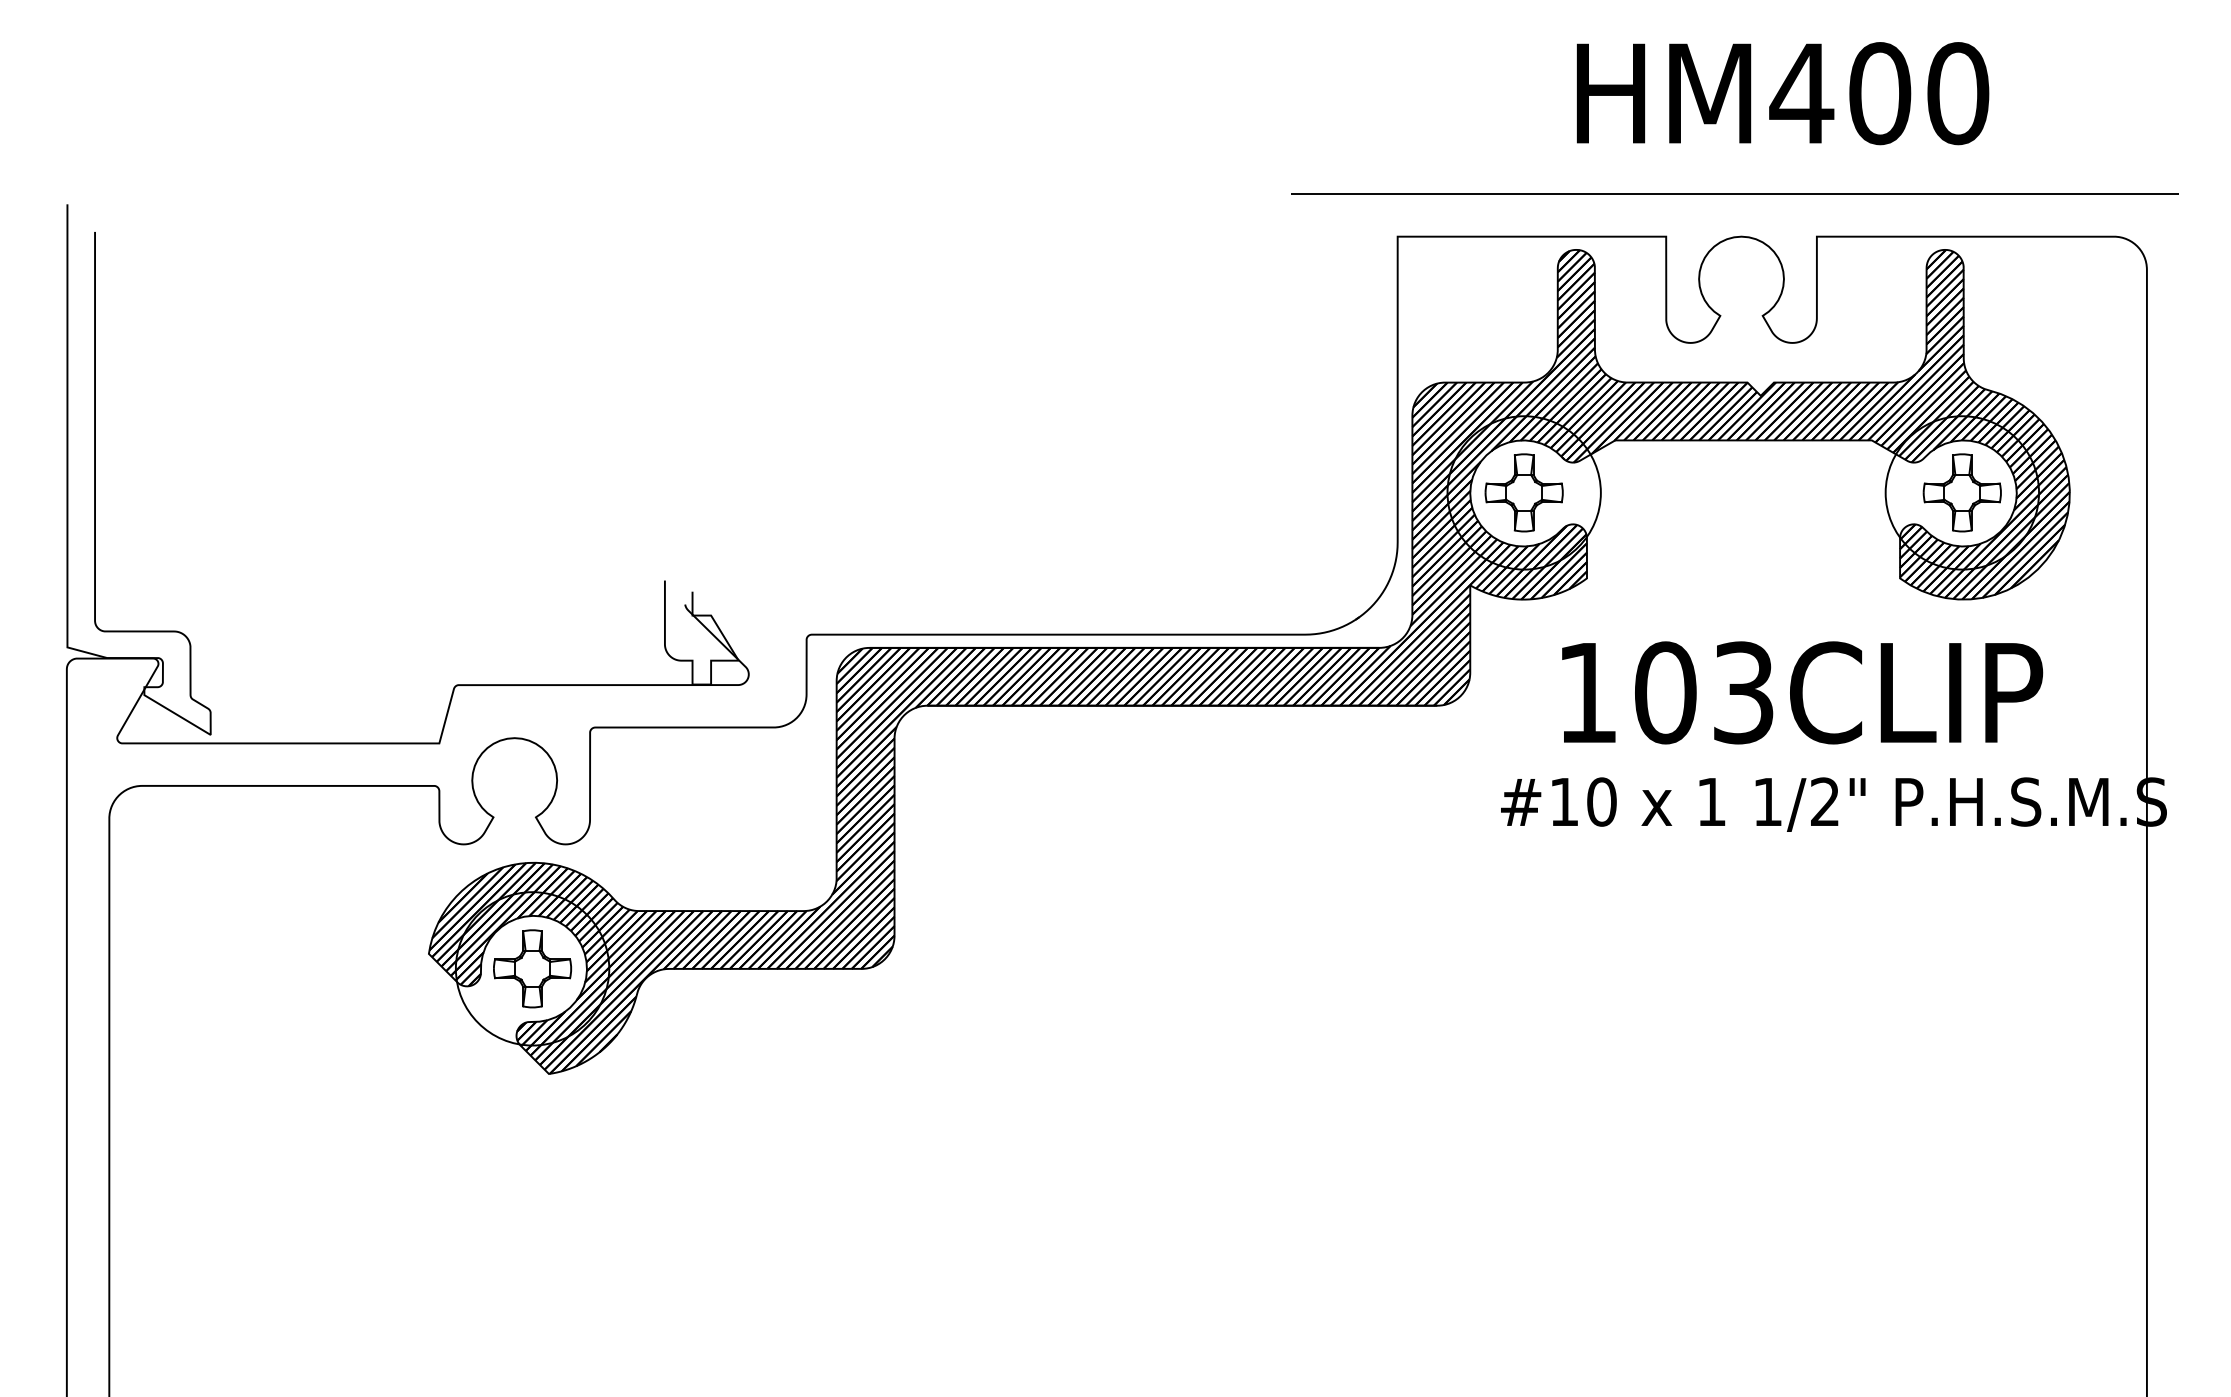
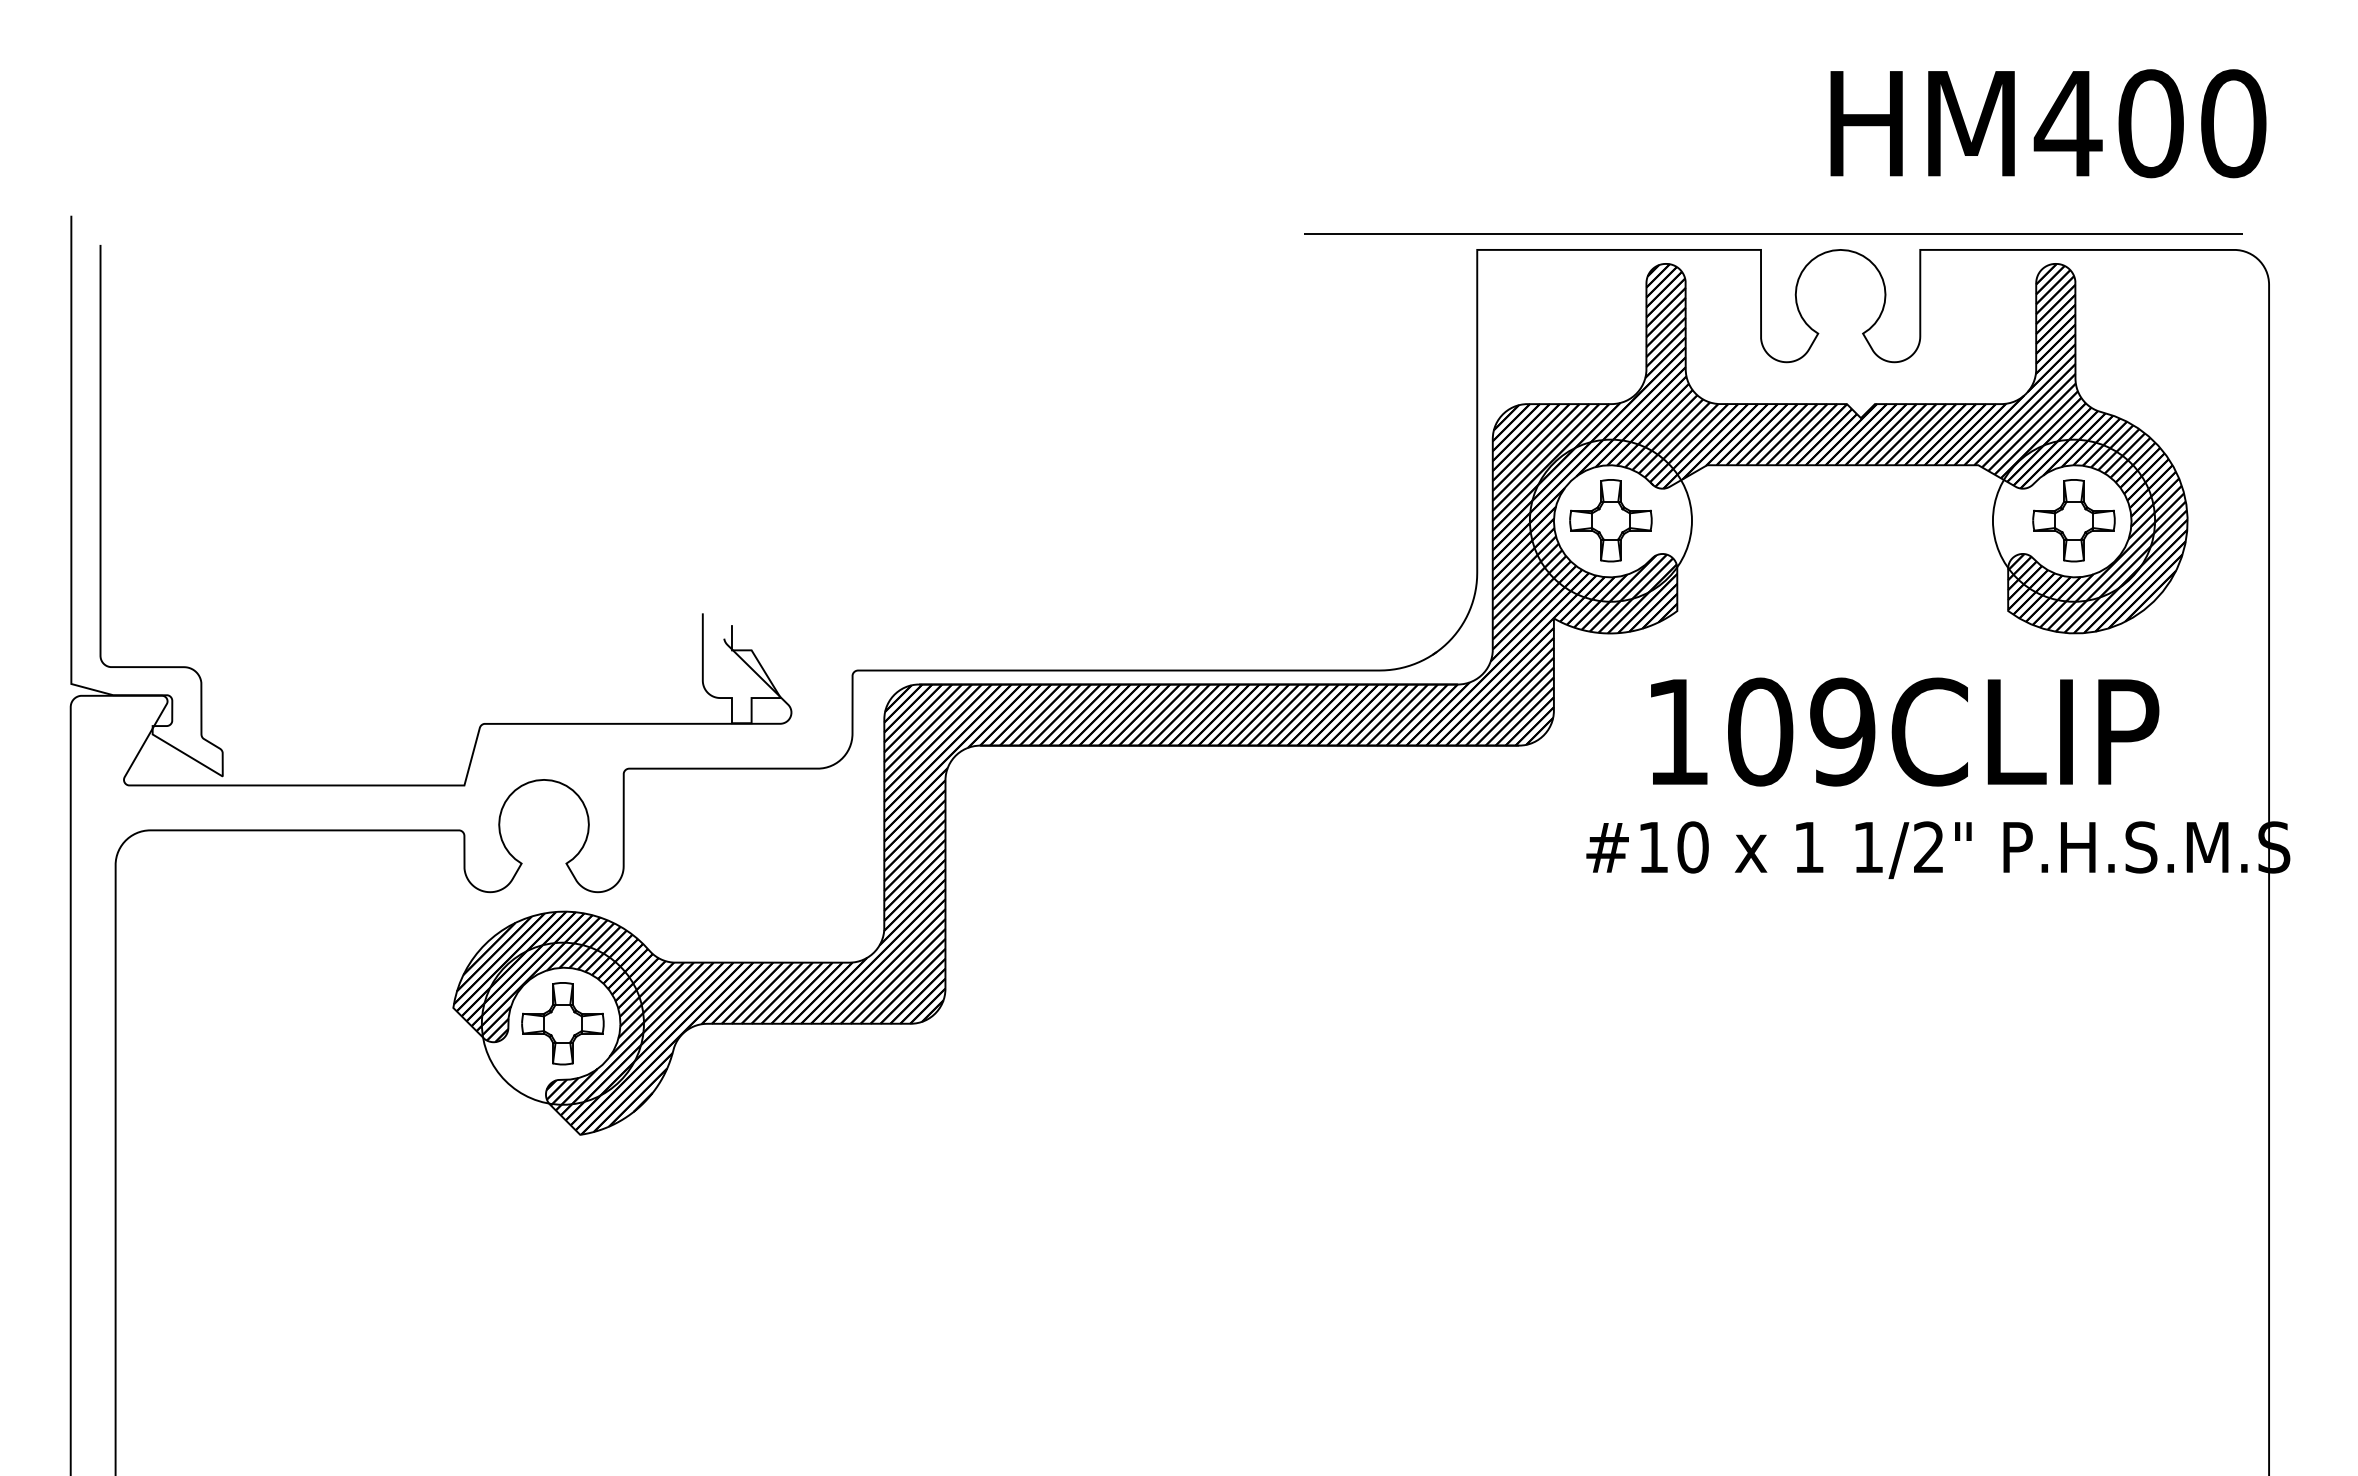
text: (1783, 93) -> (2048, 123), moved
line: (1734, 193) -> (1773, 233), moved
text: (1743, 692) -> (1842, 731), 103CLIP -> 109CLIP

